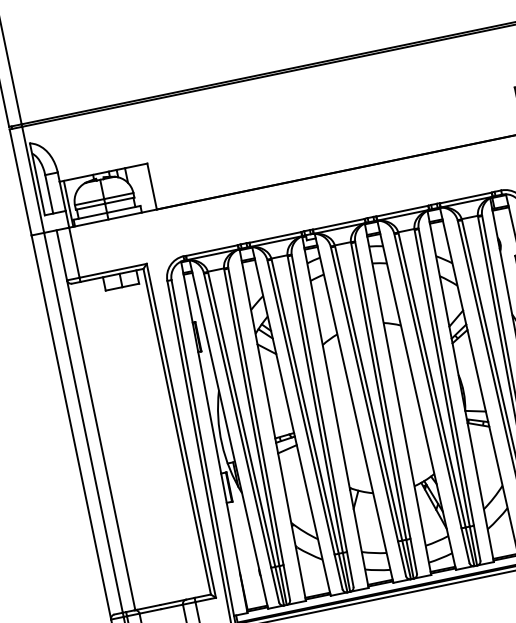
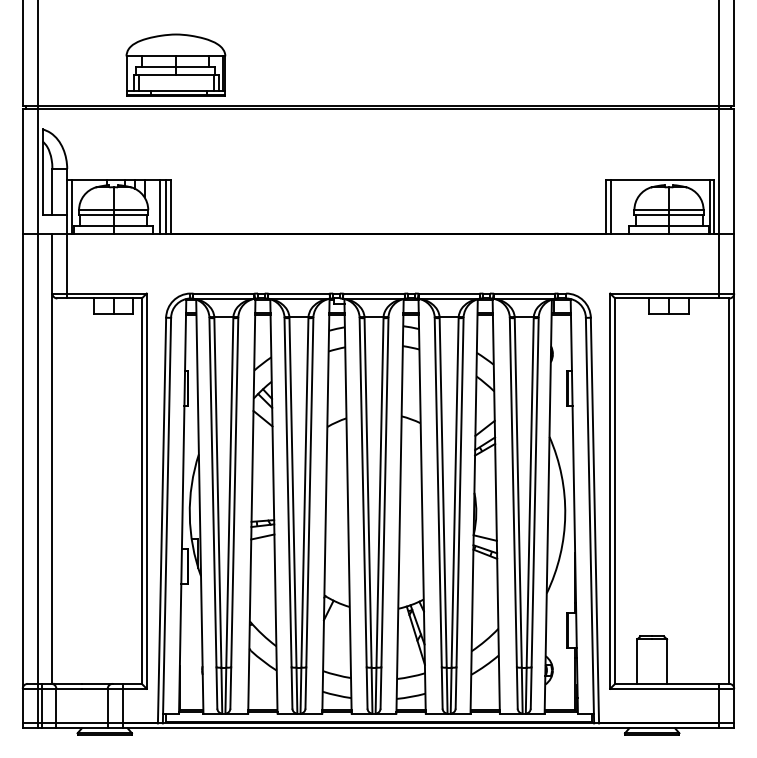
part: (130, 65) -> (175, 64), added
line: (148, 186) -> (166, 206), added
line: (143, 187) -> (160, 206), added

